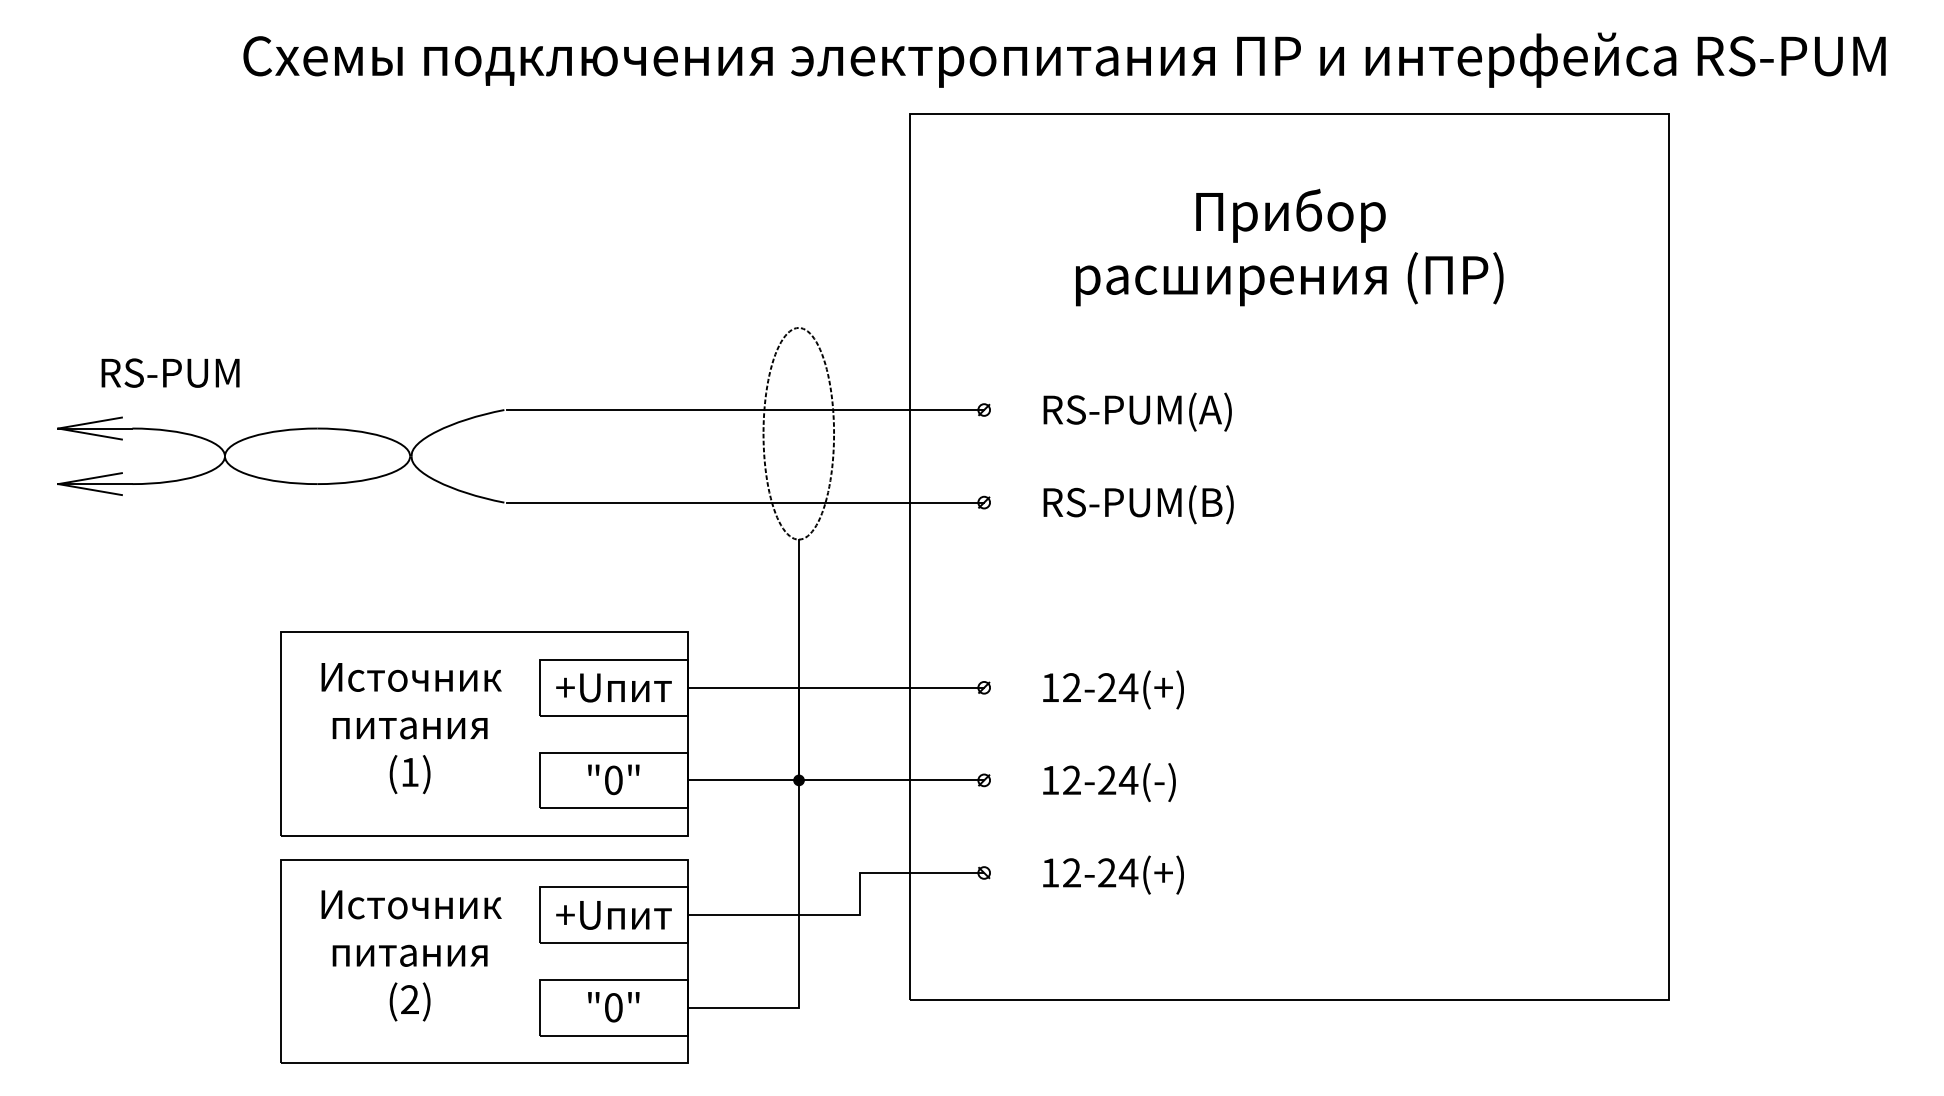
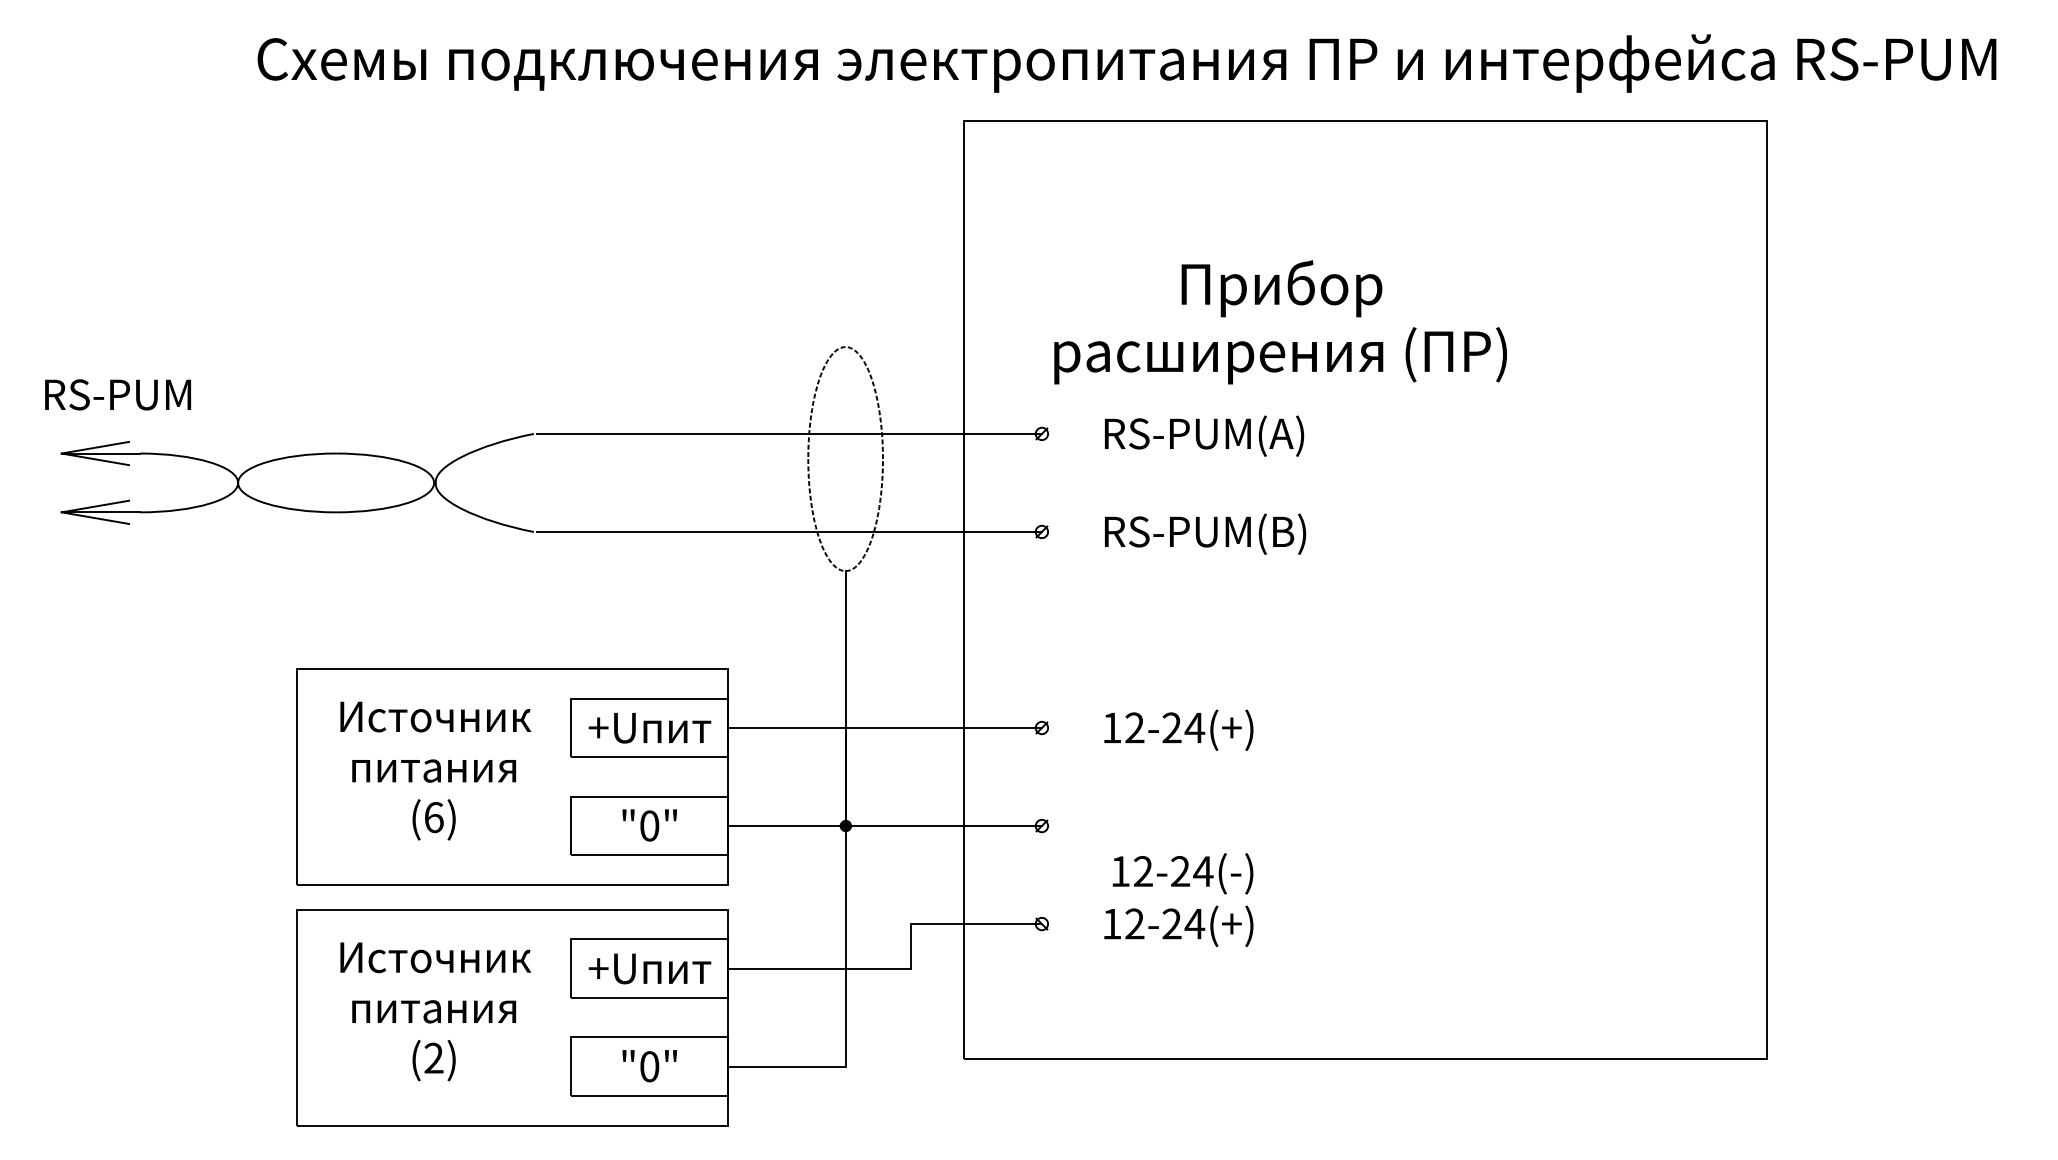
text: (1289, 247) -> (1280, 322), moved
text: (170, 372) -> (117, 394), moved
text: (410, 772) -> (434, 817), (1) -> (6)
text: (1109, 782) -> (1183, 873), moved

